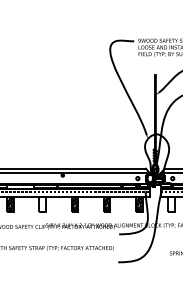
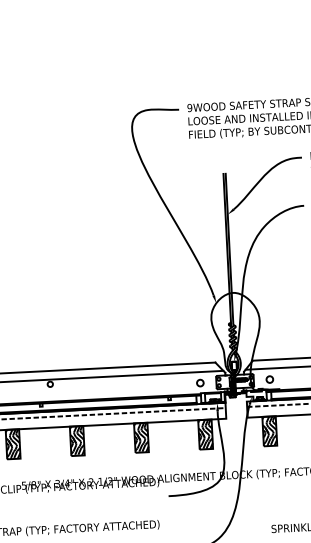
hatch: (42, 204) -> (12, 444), added
hatch: (171, 204) -> (270, 431), added

